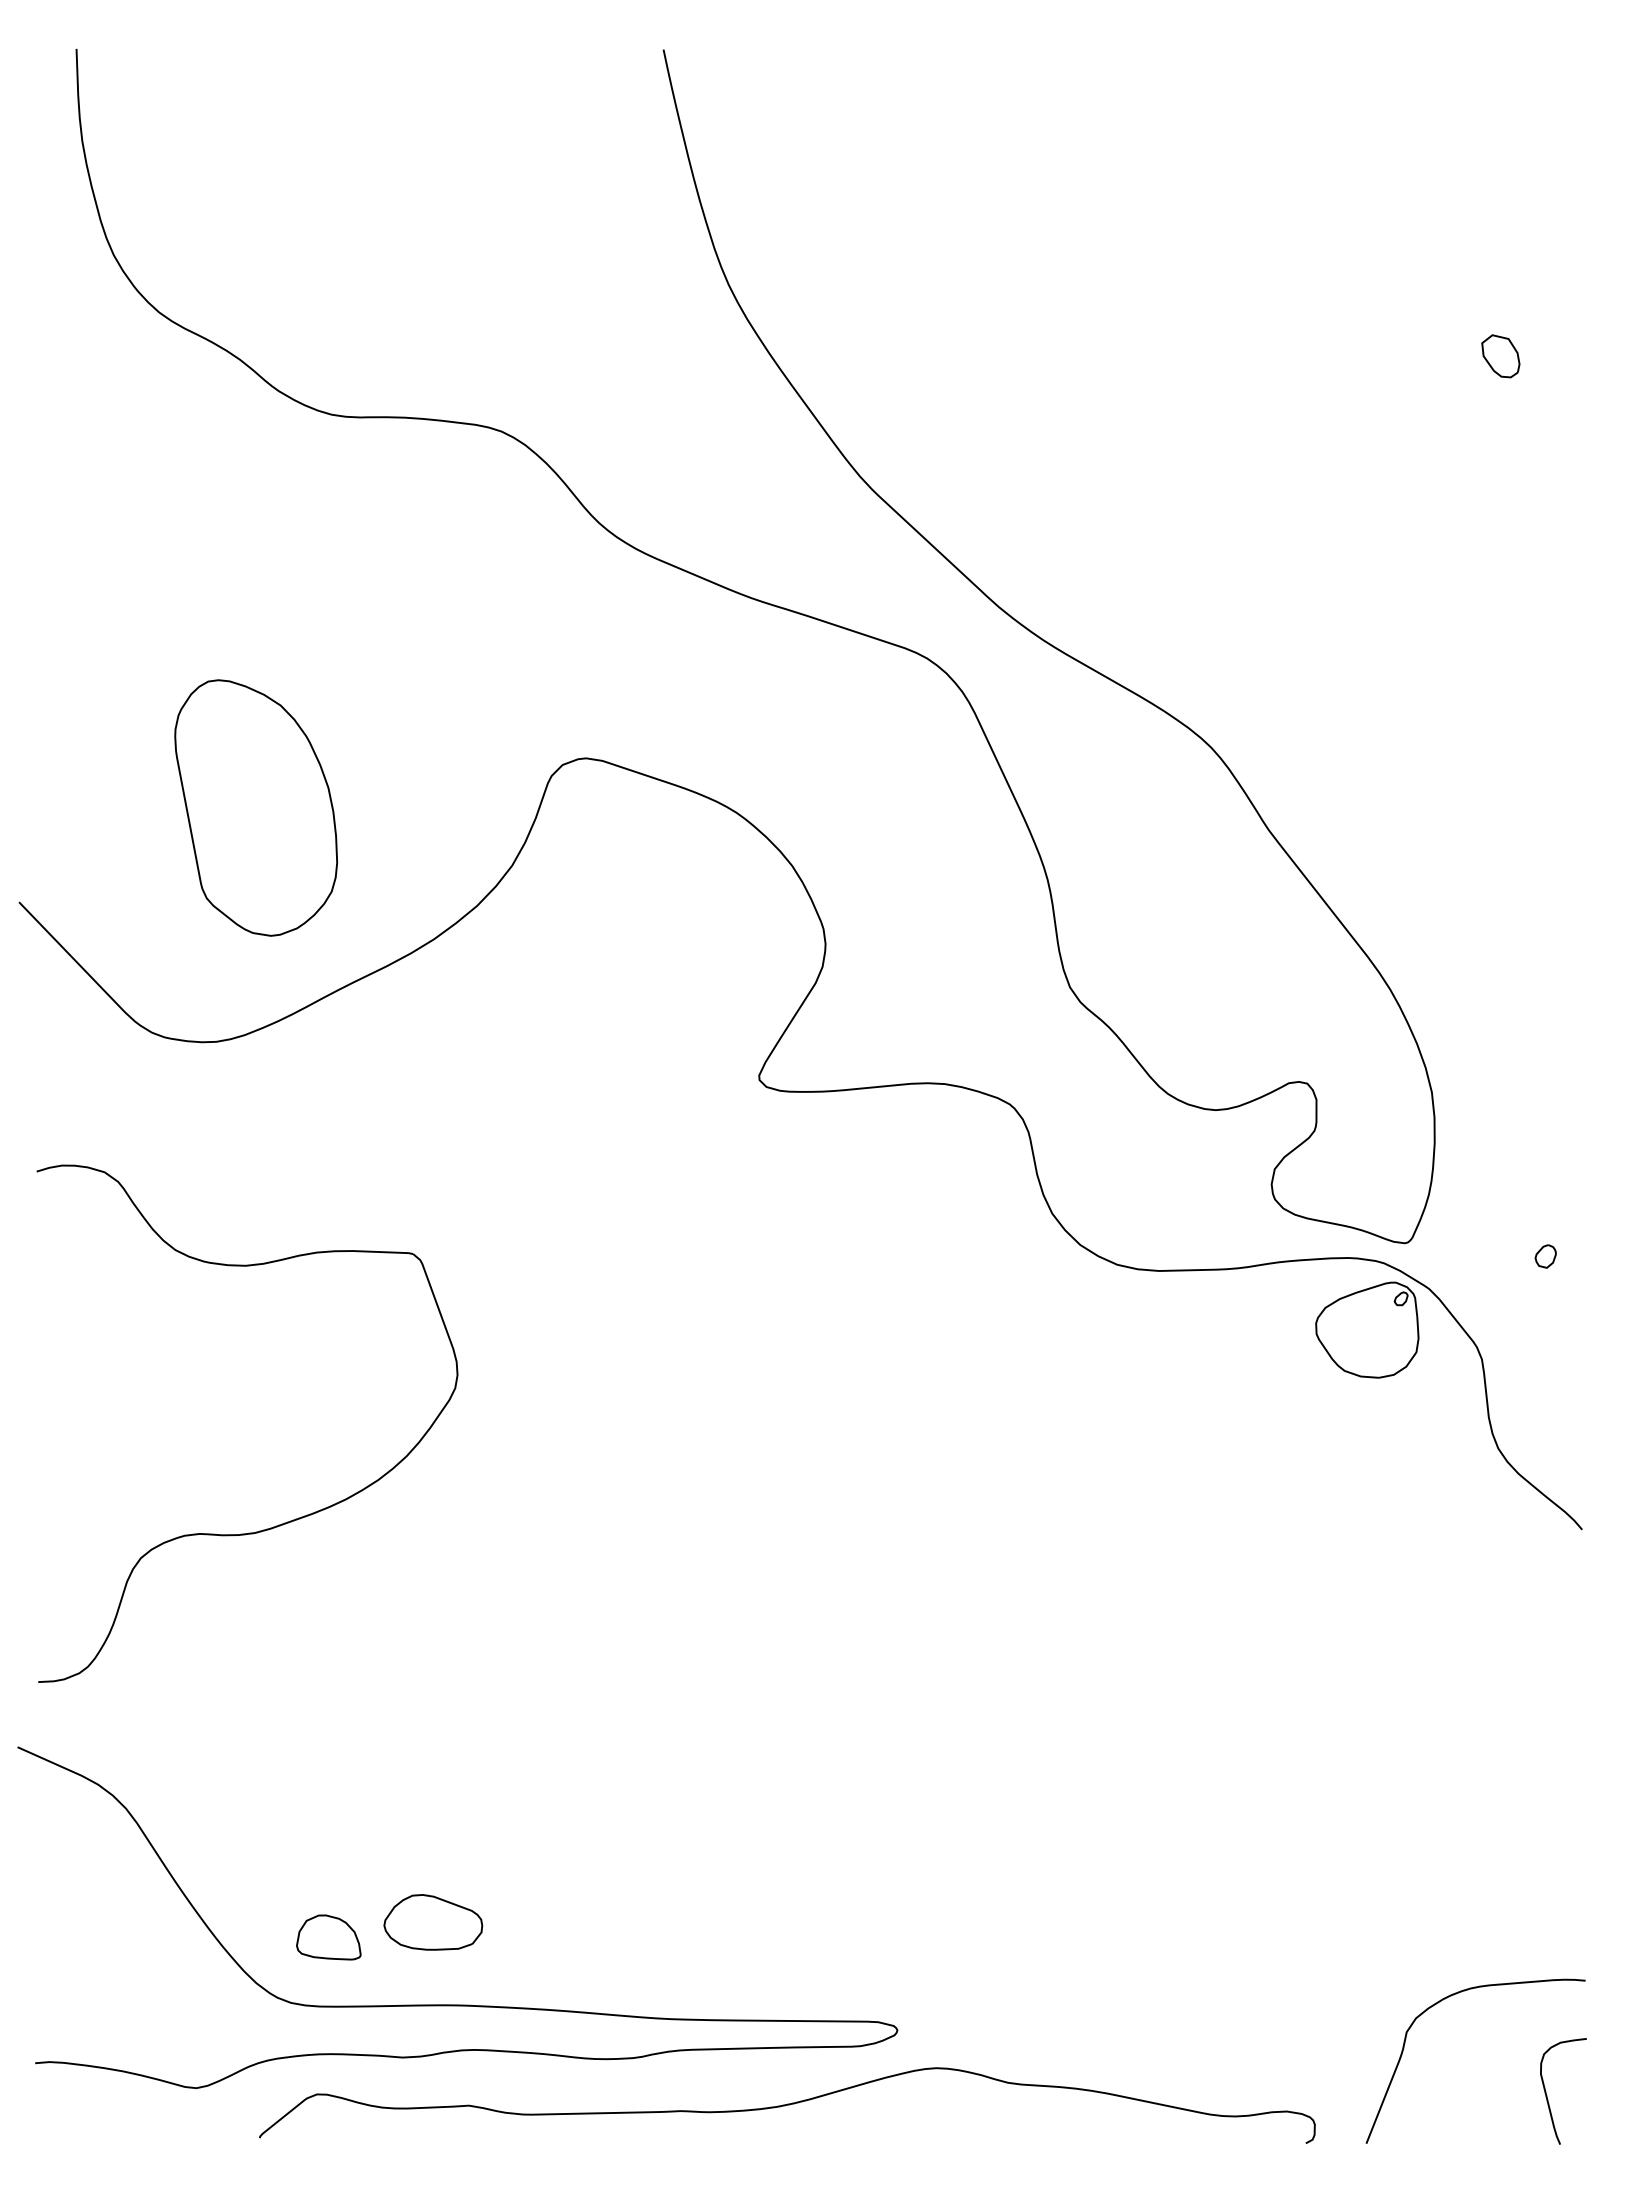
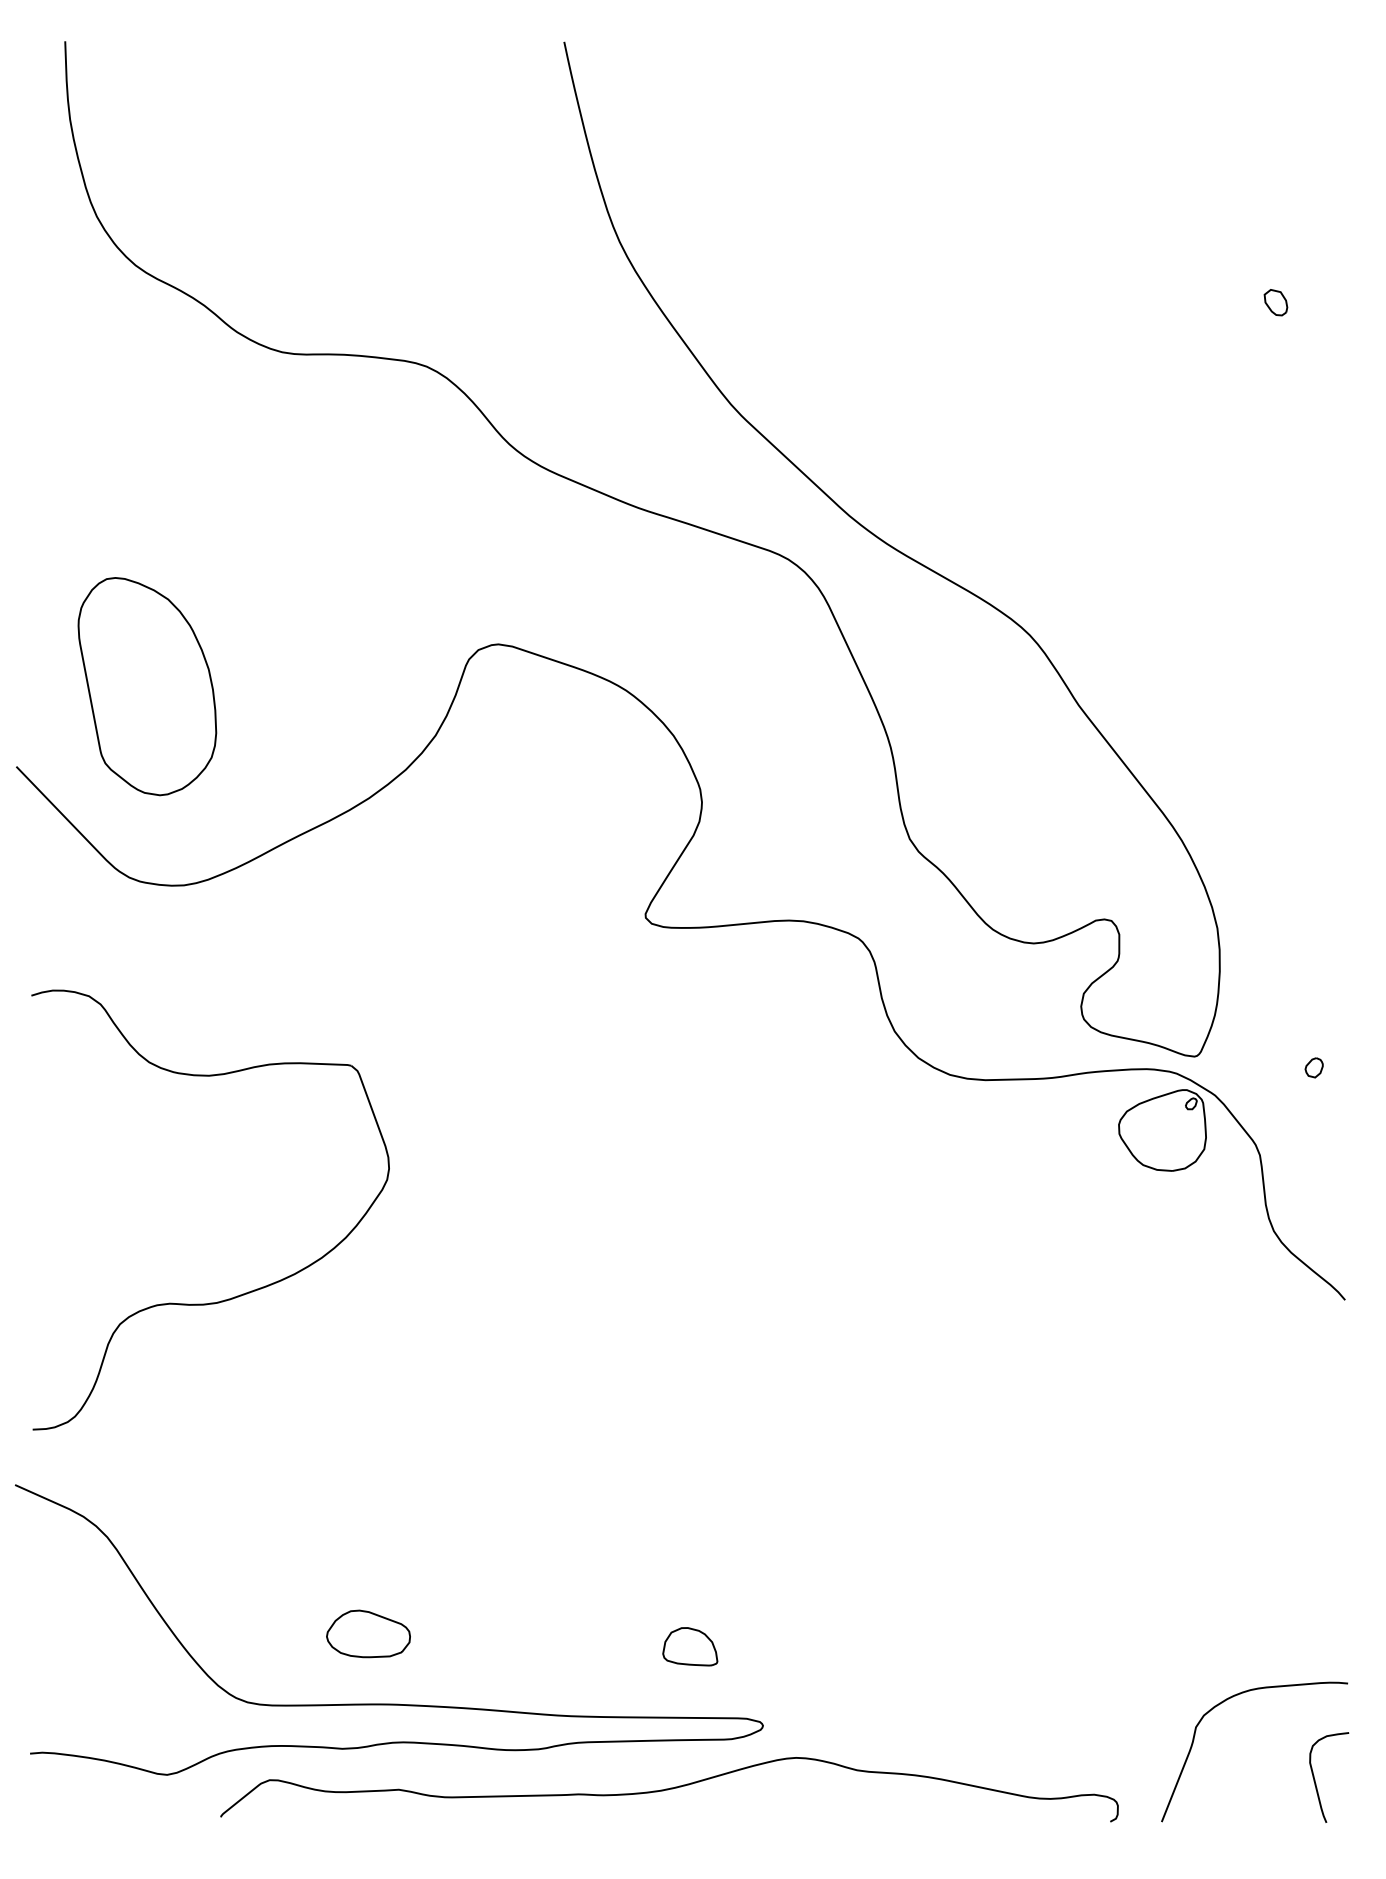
part: (1500, 356) -> (1275, 302), size x0.71
part: (256, 807) -> (147, 686), moved
part: (328, 1937) -> (690, 1646), moved

